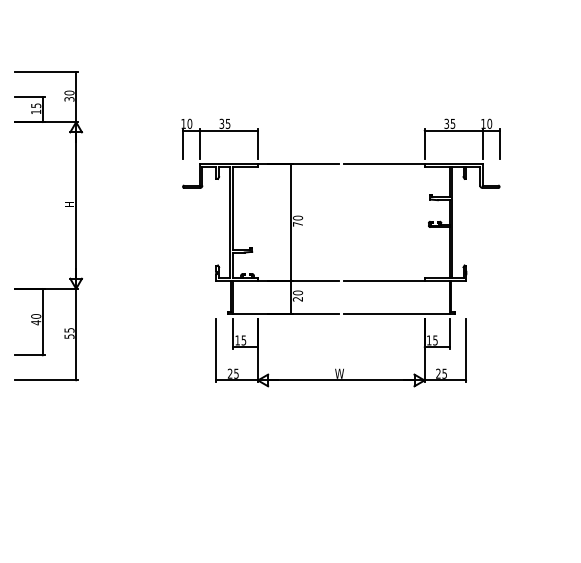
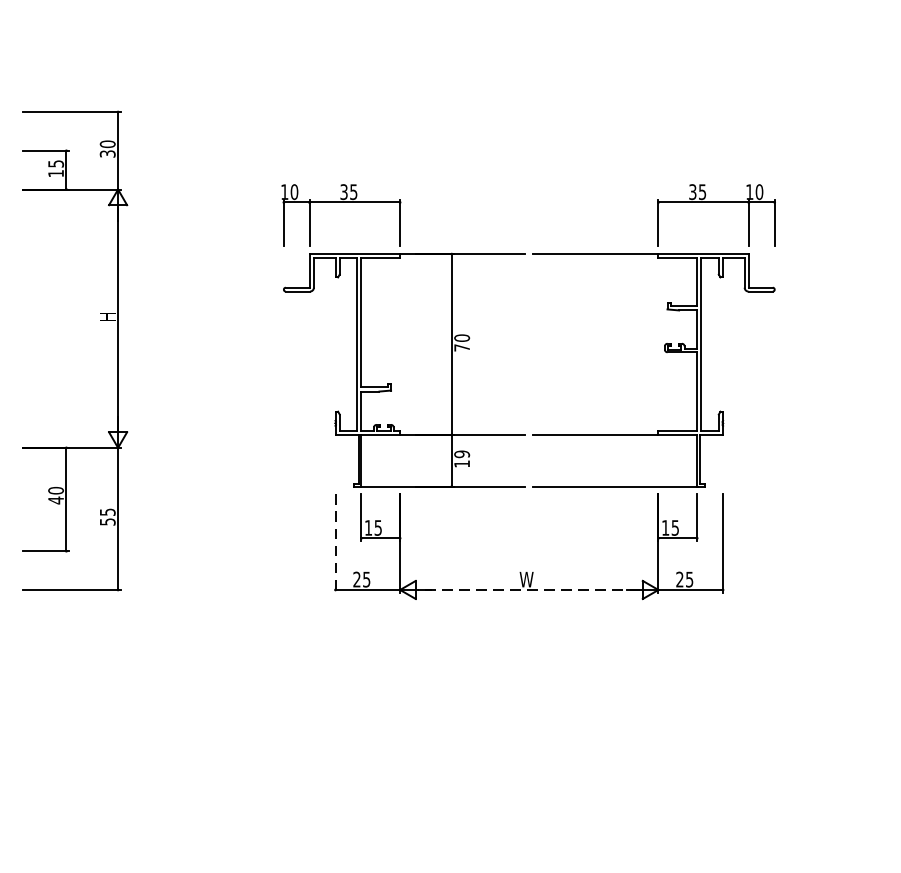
text: (297, 295) -> (461, 458), 20 -> 19
line: (216, 350) -> (335, 543), solid -> dashed
line: (341, 380) -> (529, 590), solid -> dashed

